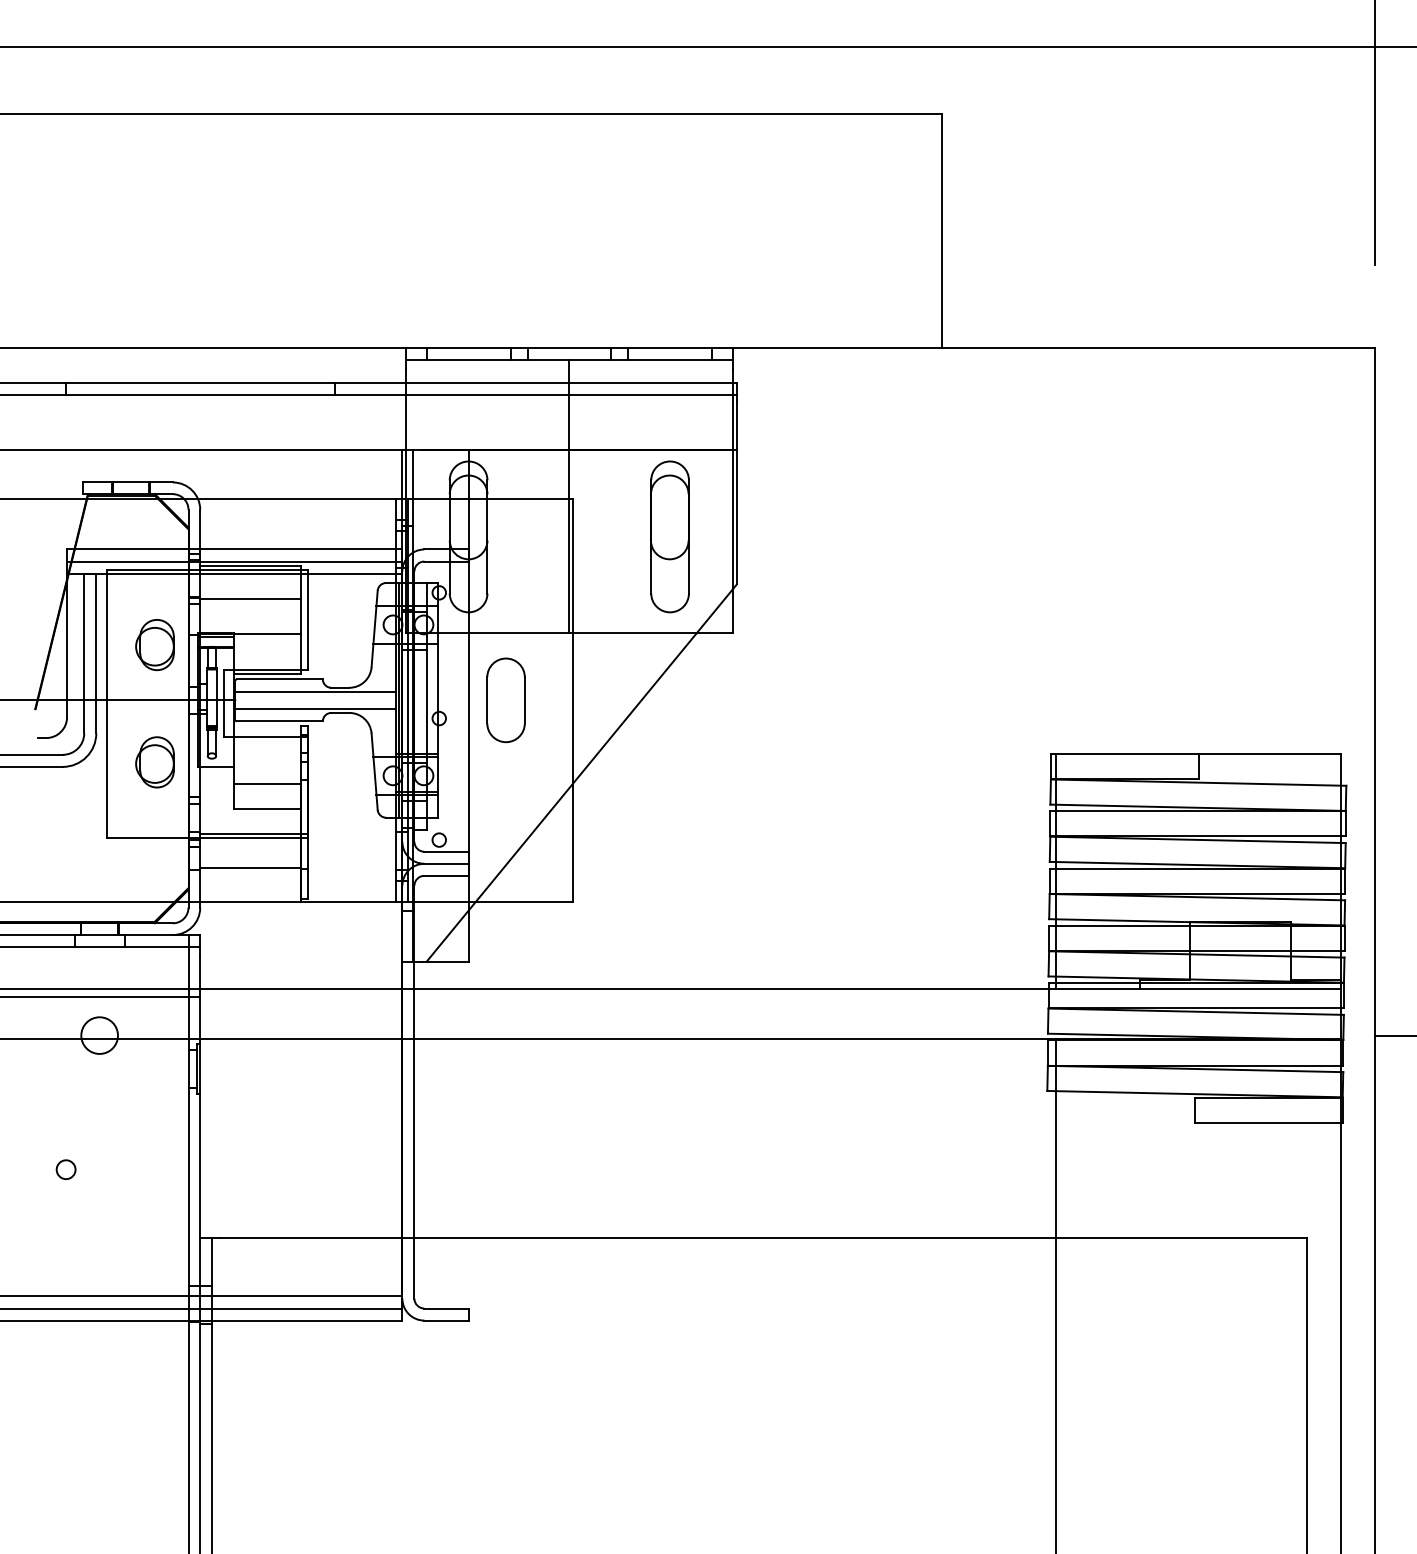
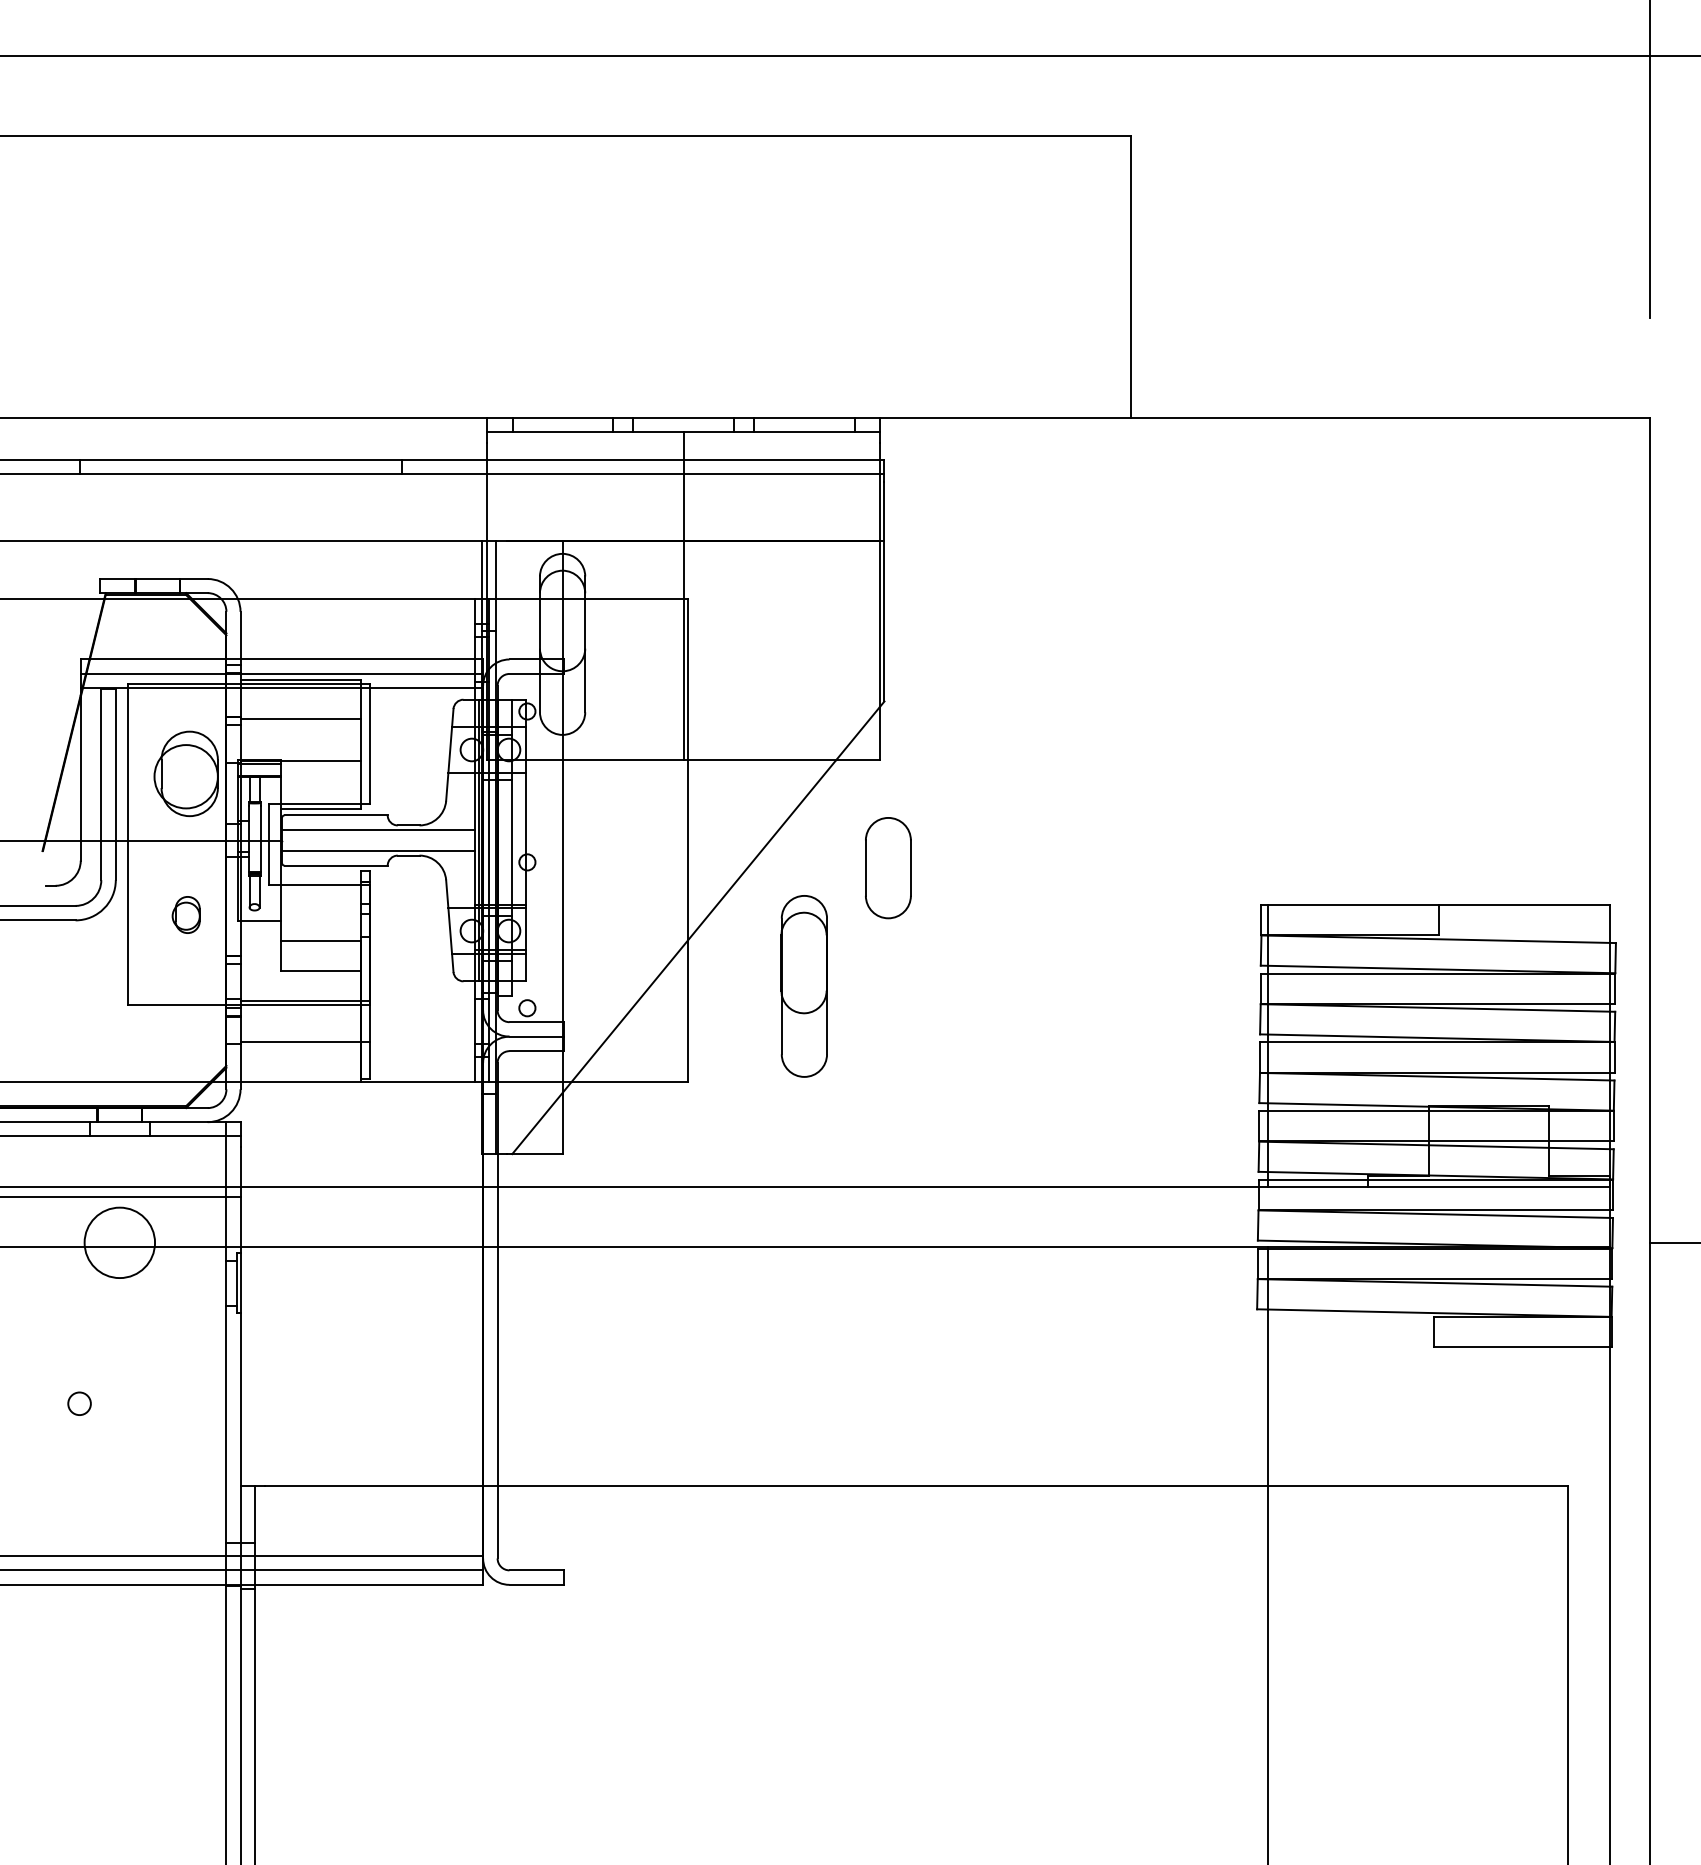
part: (669, 536) -> (803, 985), moved
part: (154, 645) -> (185, 774), size x1.4
part: (505, 700) -> (887, 868), moved
part: (154, 762) -> (185, 915), size x0.6
circle: (99, 1035) -> (119, 1242), size x1.6

